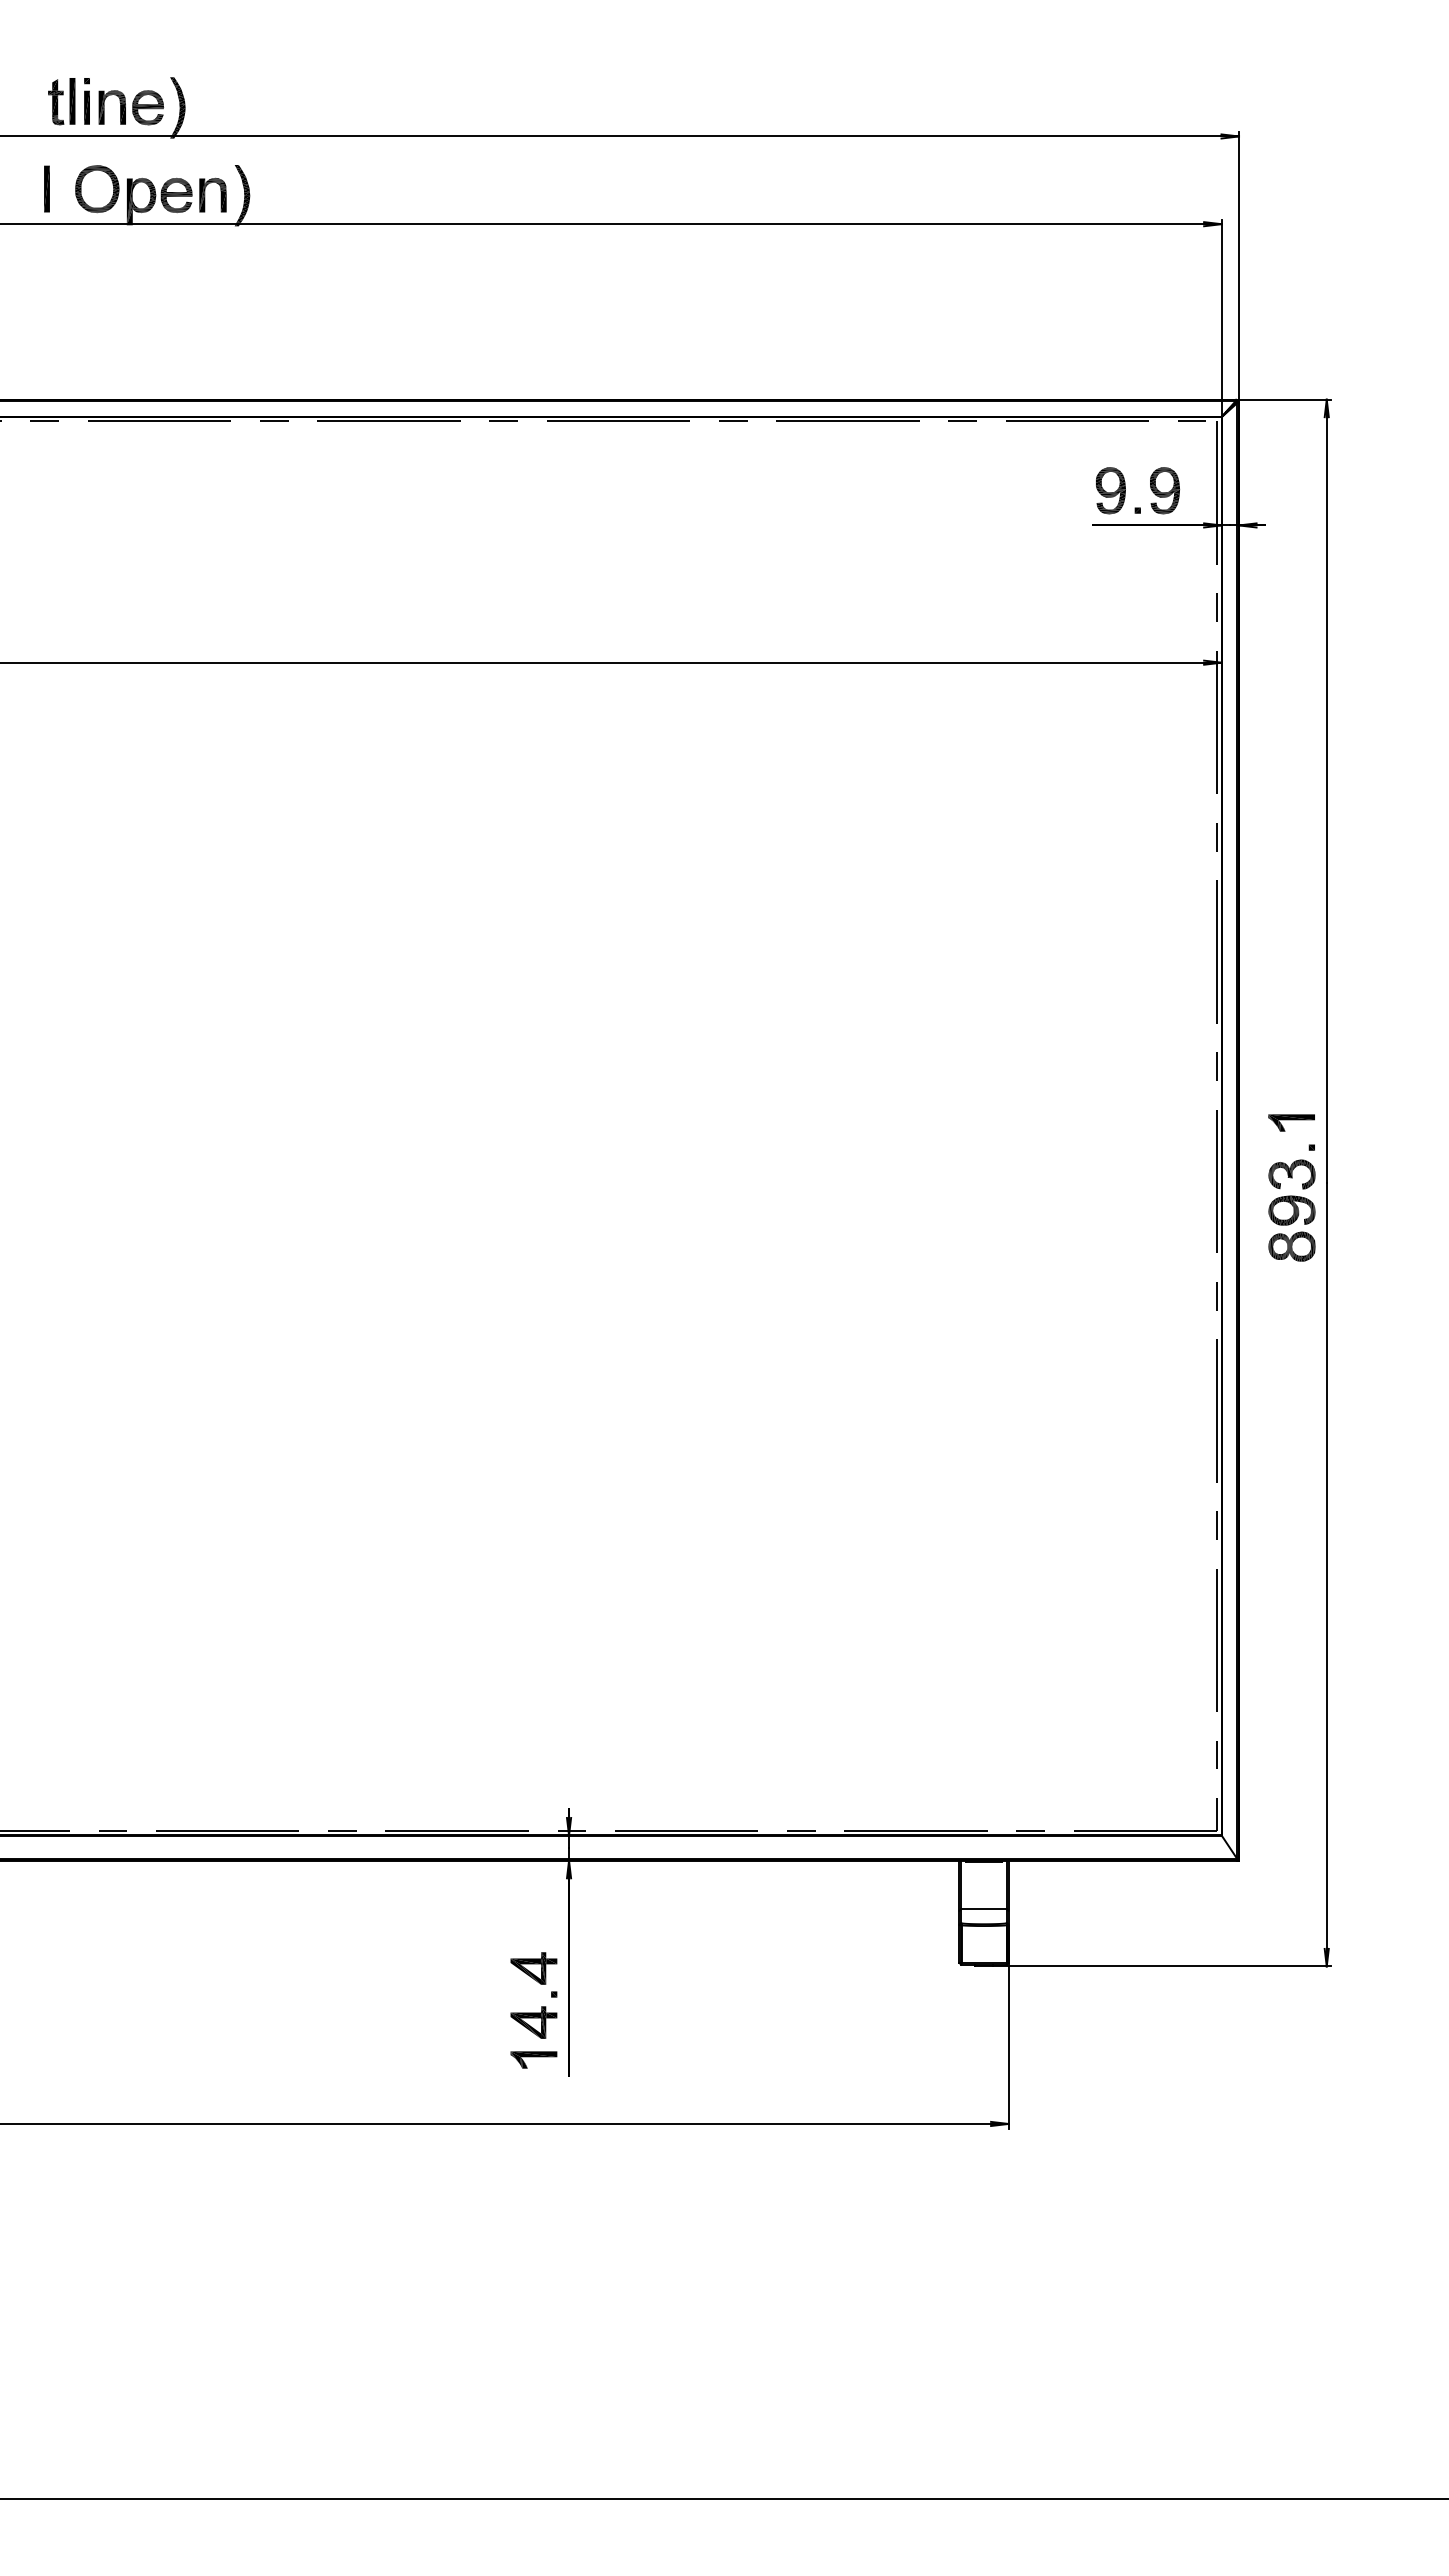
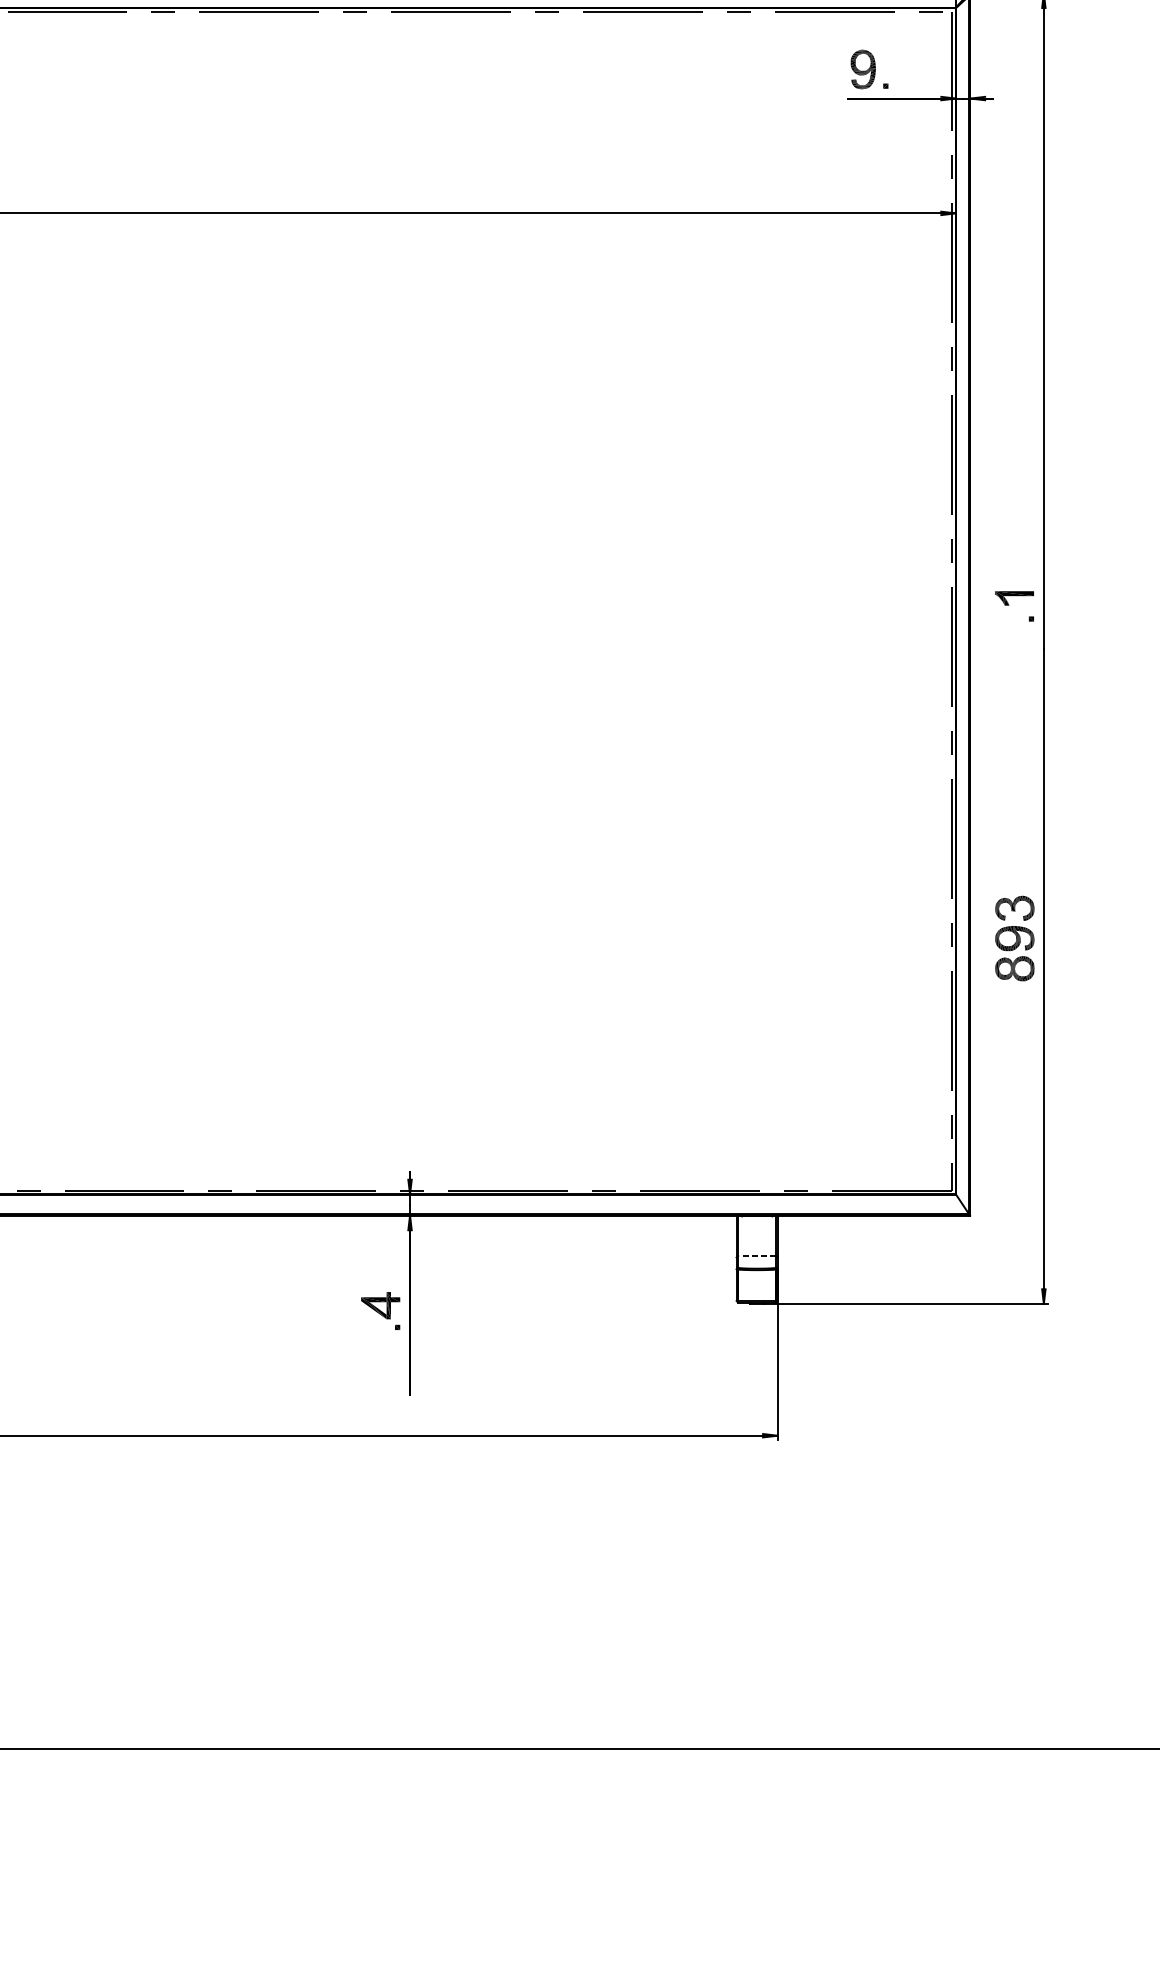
part: (1165, 490) -> (908, 69), removed
part: (1291, 1210) -> (1014, 938), moved
line: (984, 1909) -> (757, 1256), solid -> dashed
part: (533, 2022) -> (380, 1350), removed
part: (533, 2059) -> (380, 1381), removed

